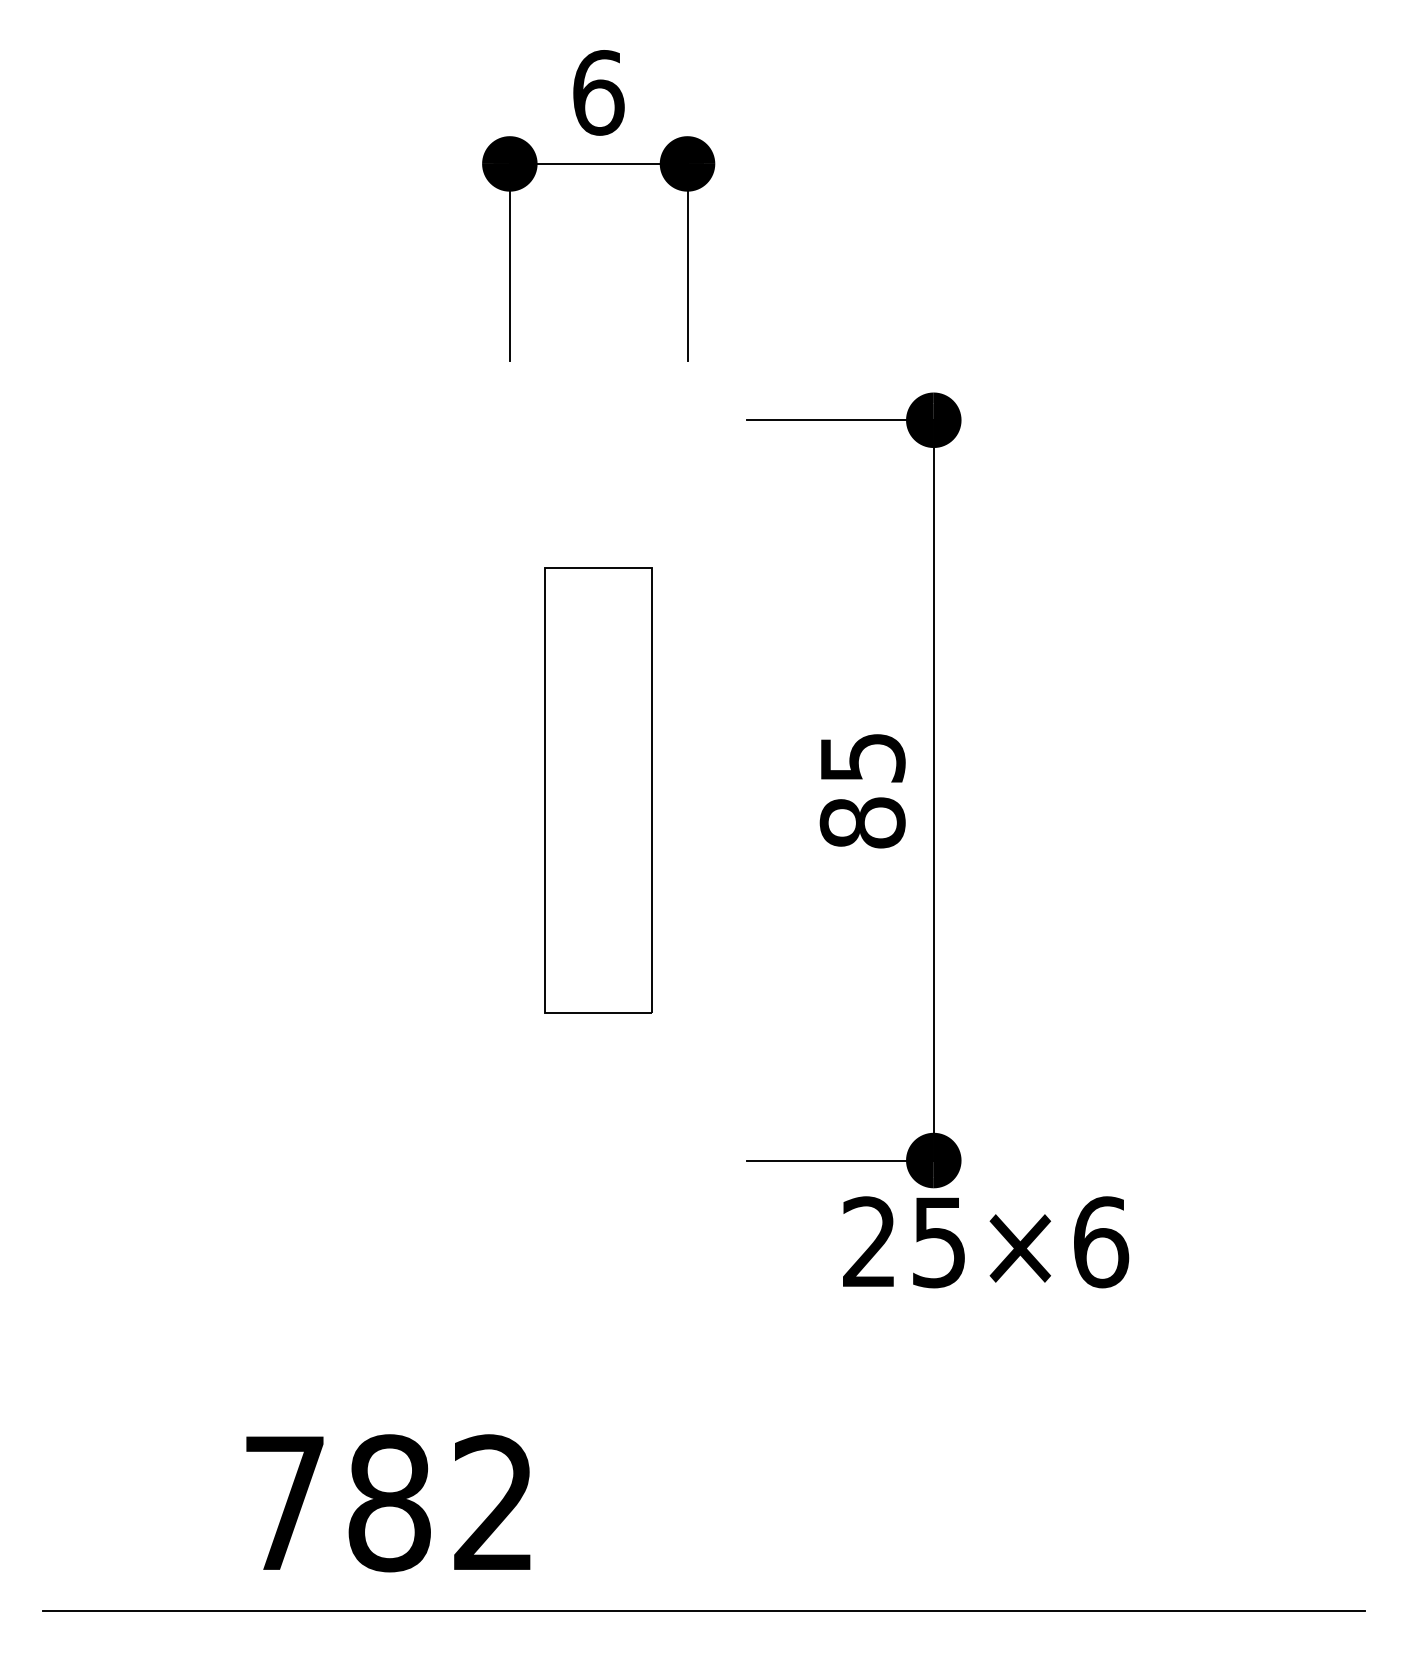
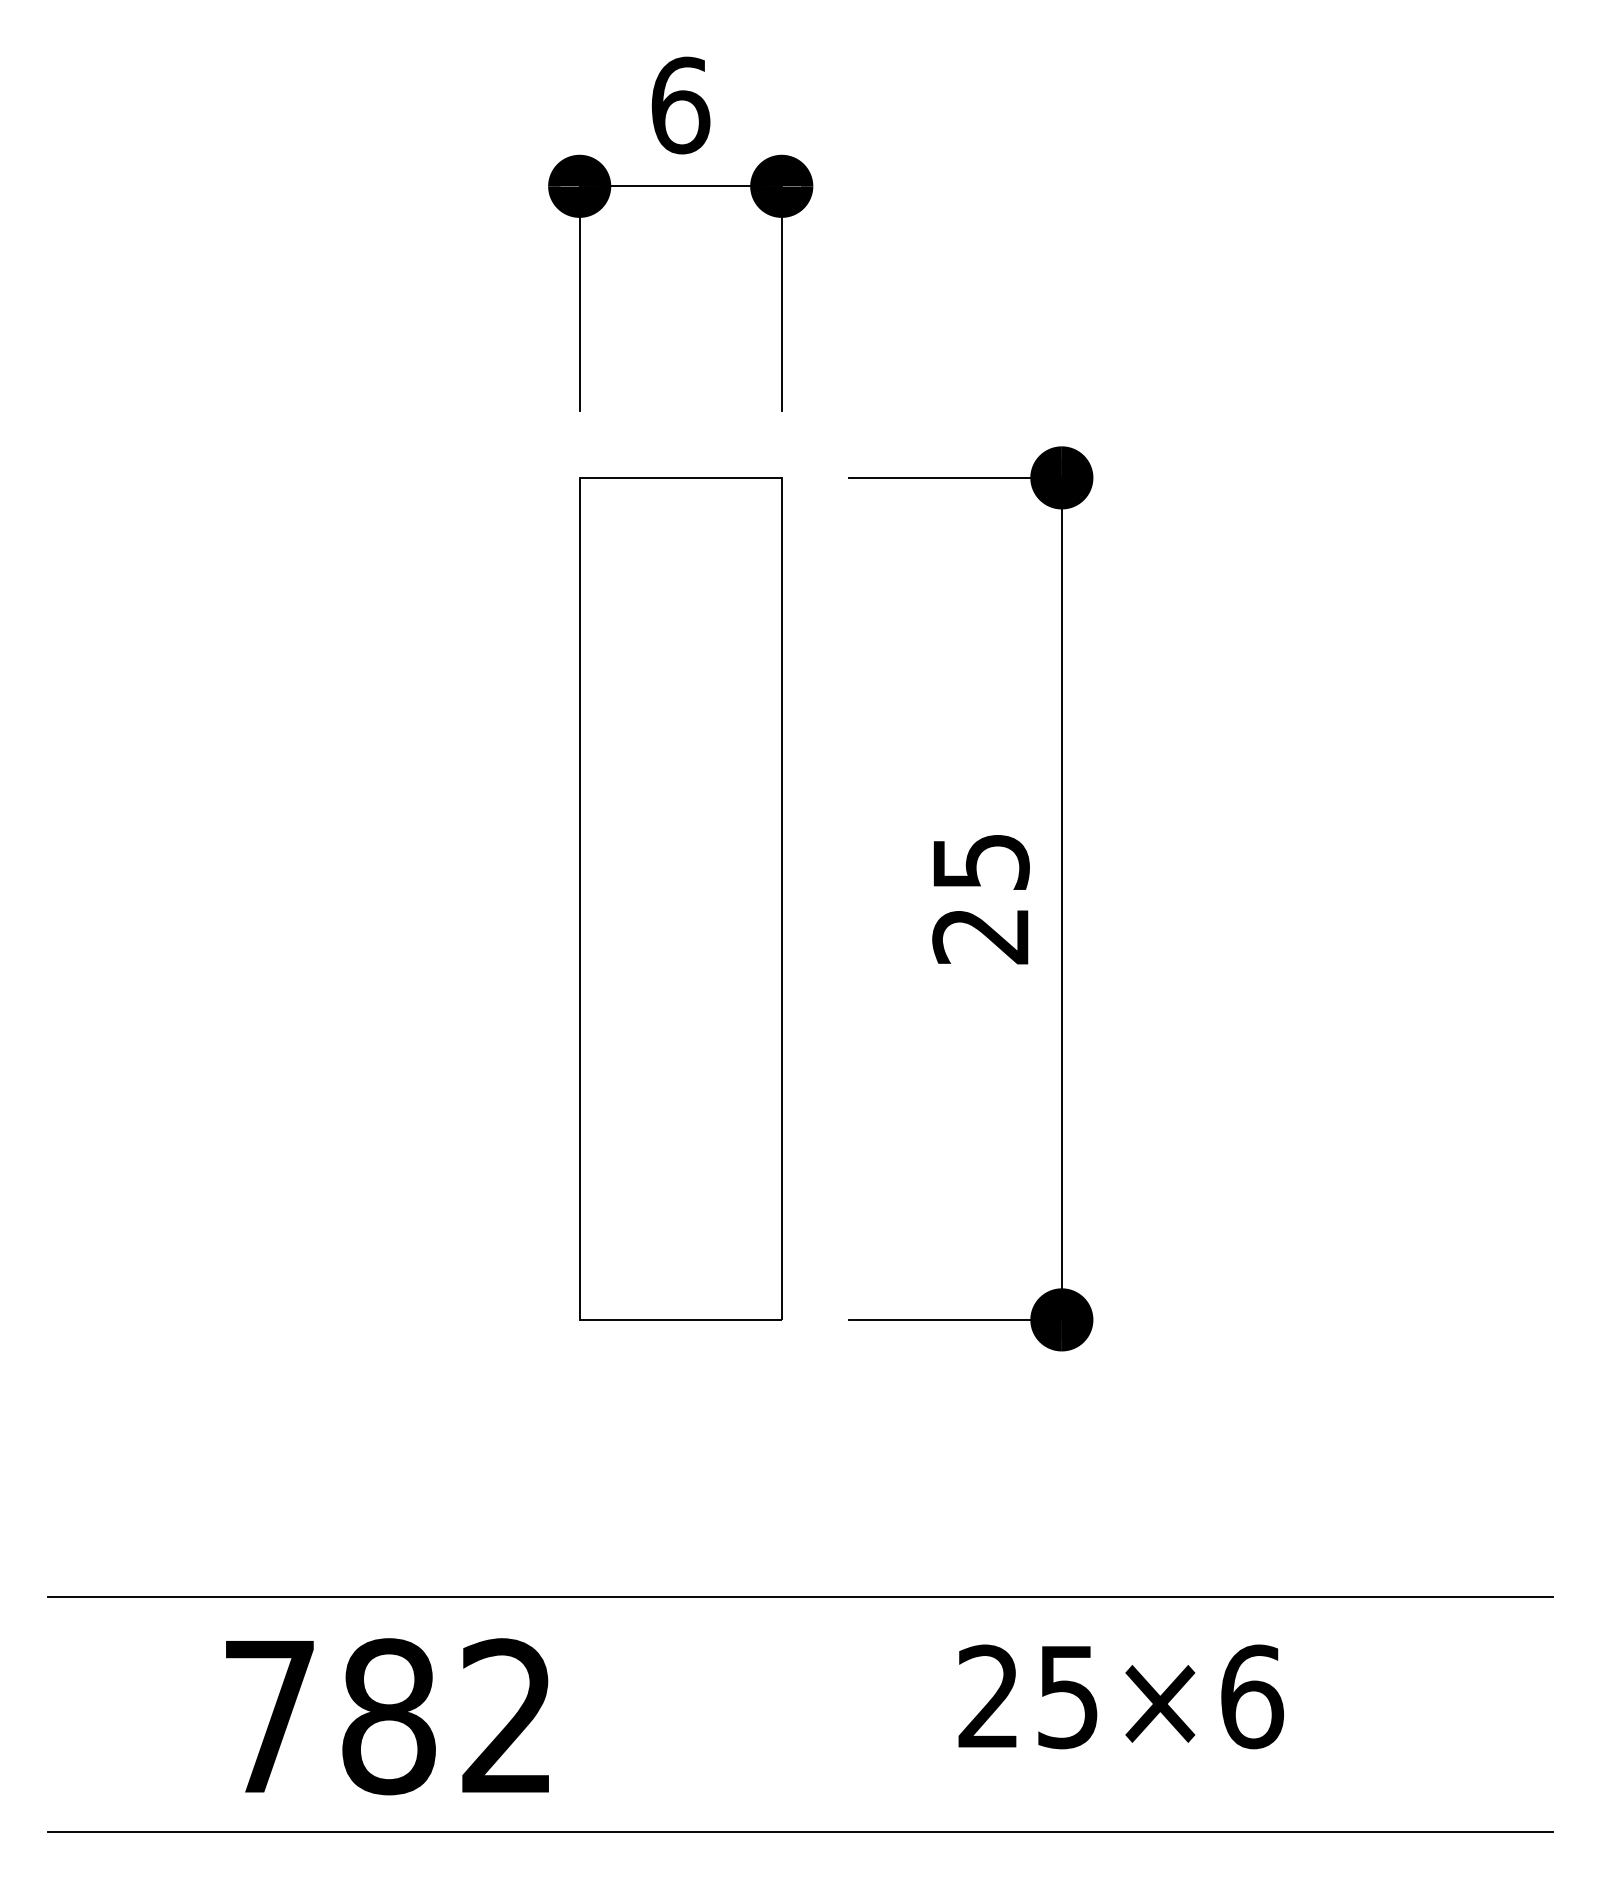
part: (598, 790) -> (680, 898), size x1.67
text: (862, 822) -> (980, 935), 85 -> 25
text: (985, 1241) -> (1120, 1696), moved
line: (704, 1403) -> (800, 1596), added
text: (388, 1503) -> (387, 1716), moved

